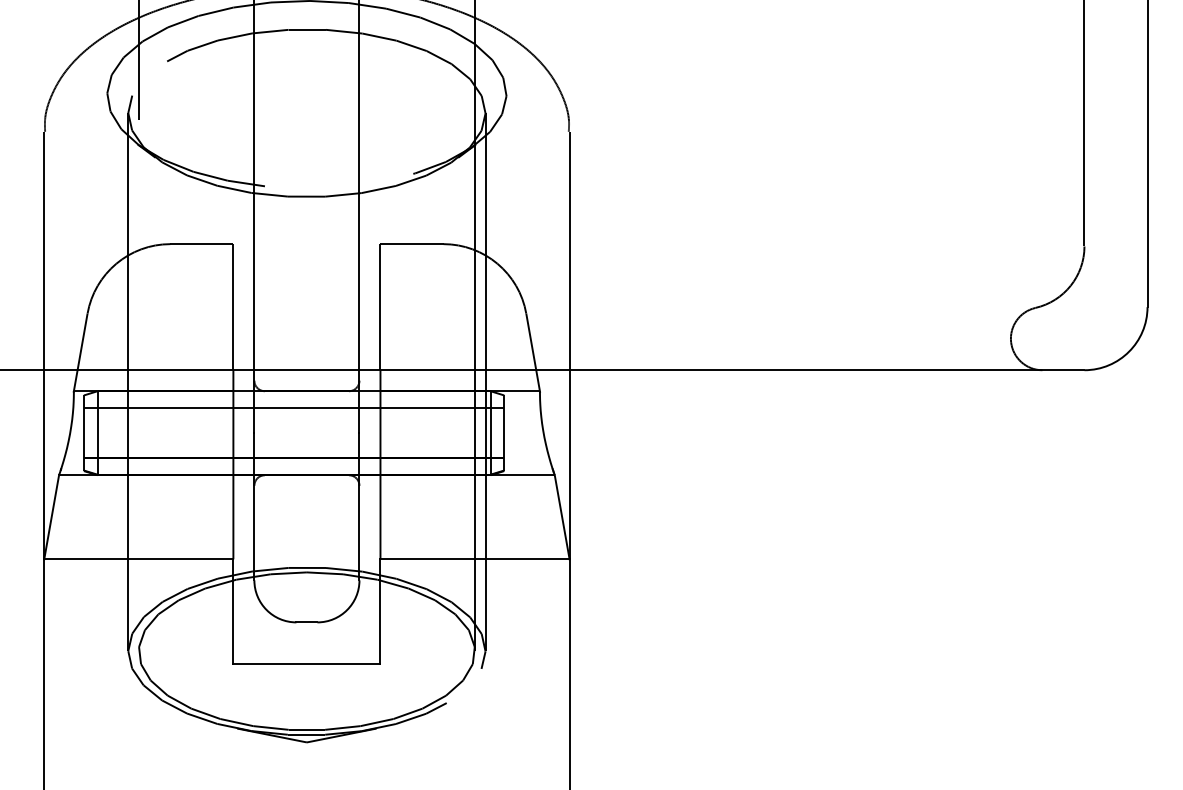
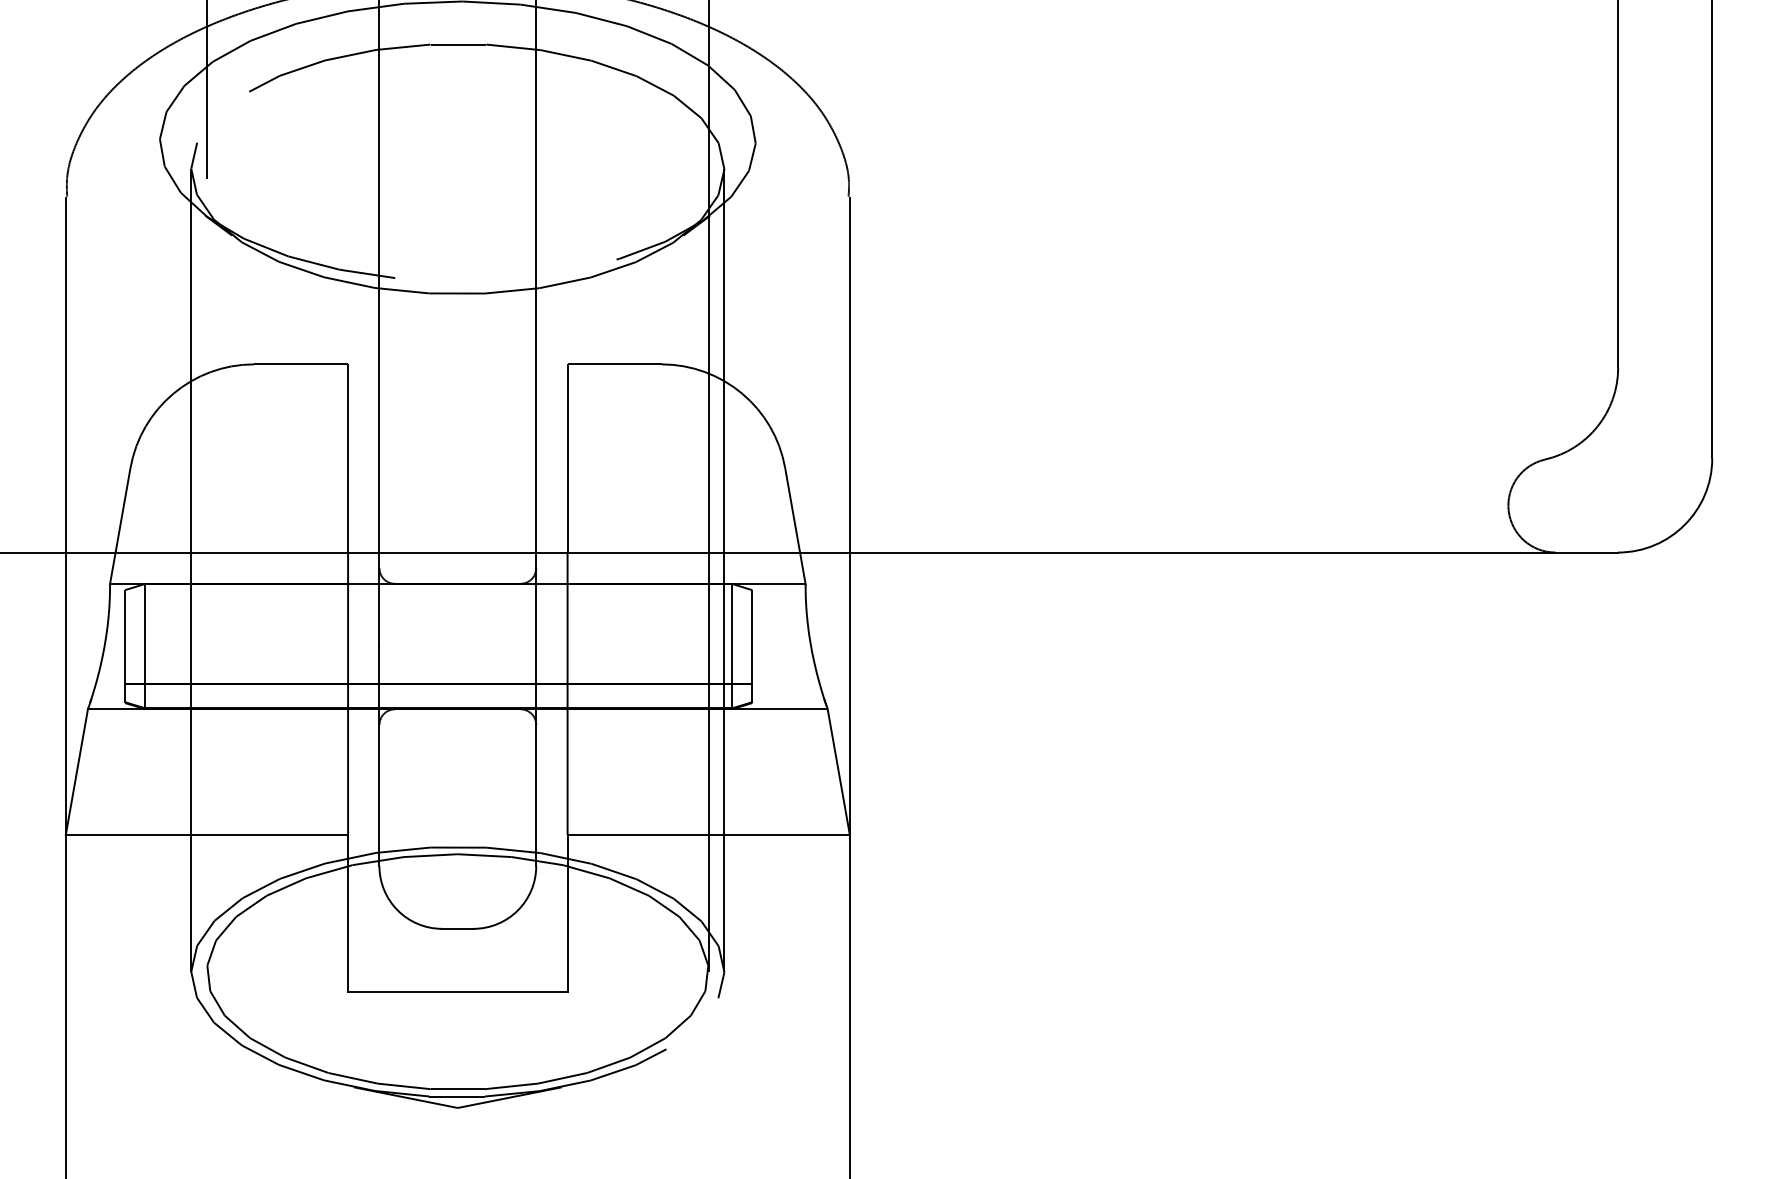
line: (293, 408) -> (437, 609), removed

